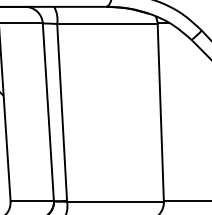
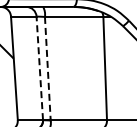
line: (47, 112) -> (39, 68), solid -> dashed
line: (61, 112) -> (47, 68), solid -> dashed

